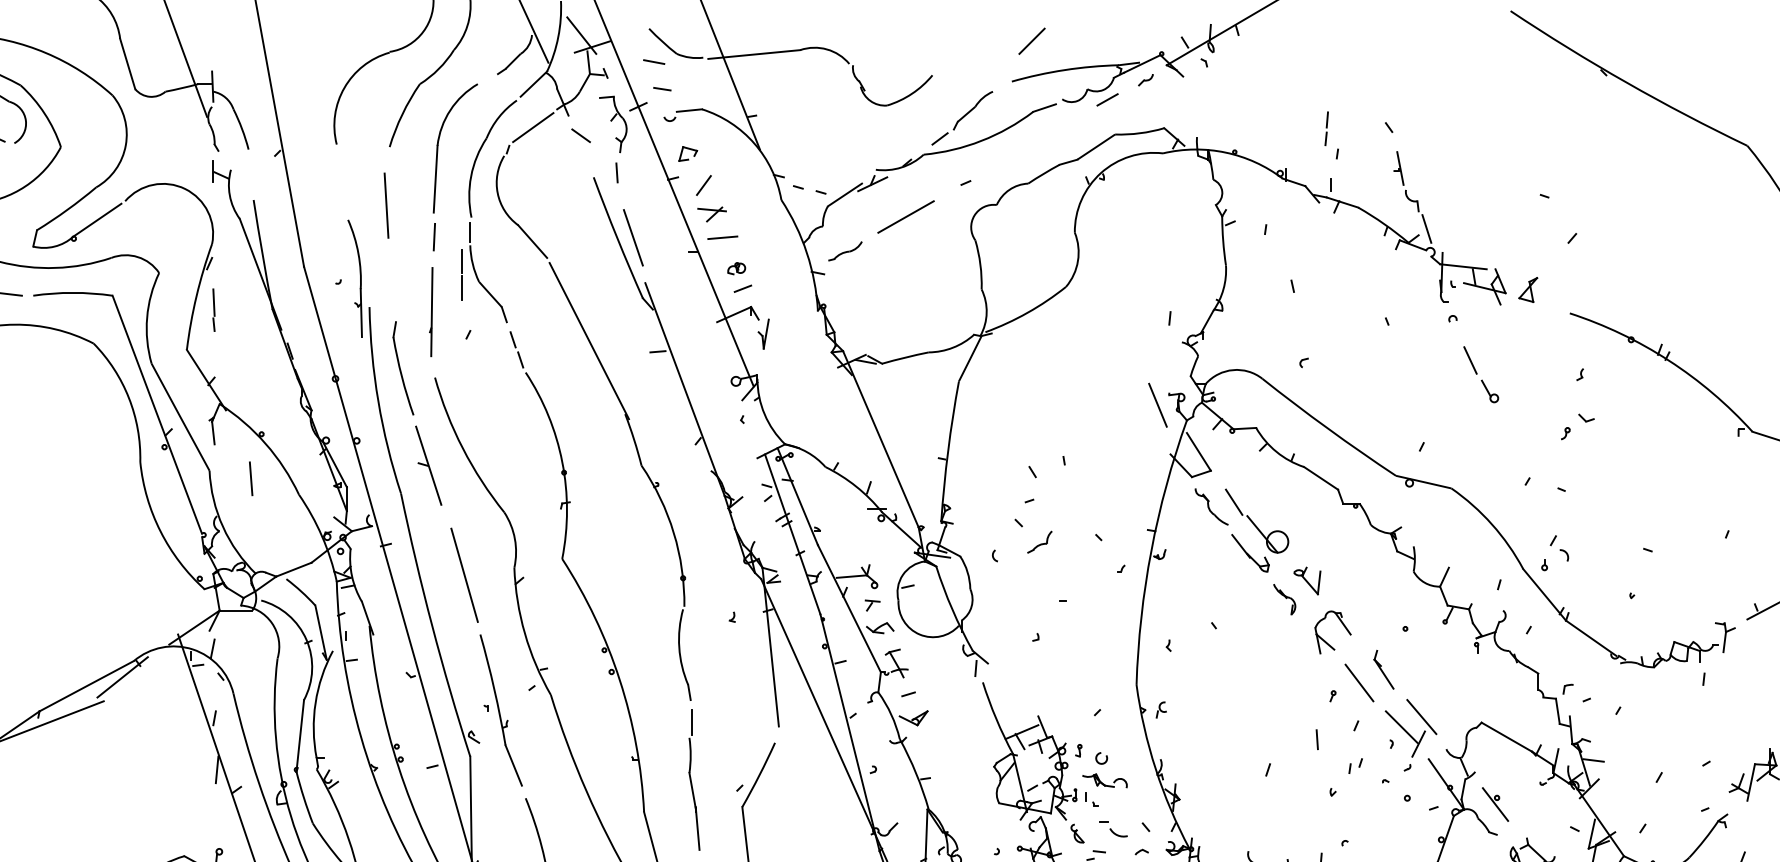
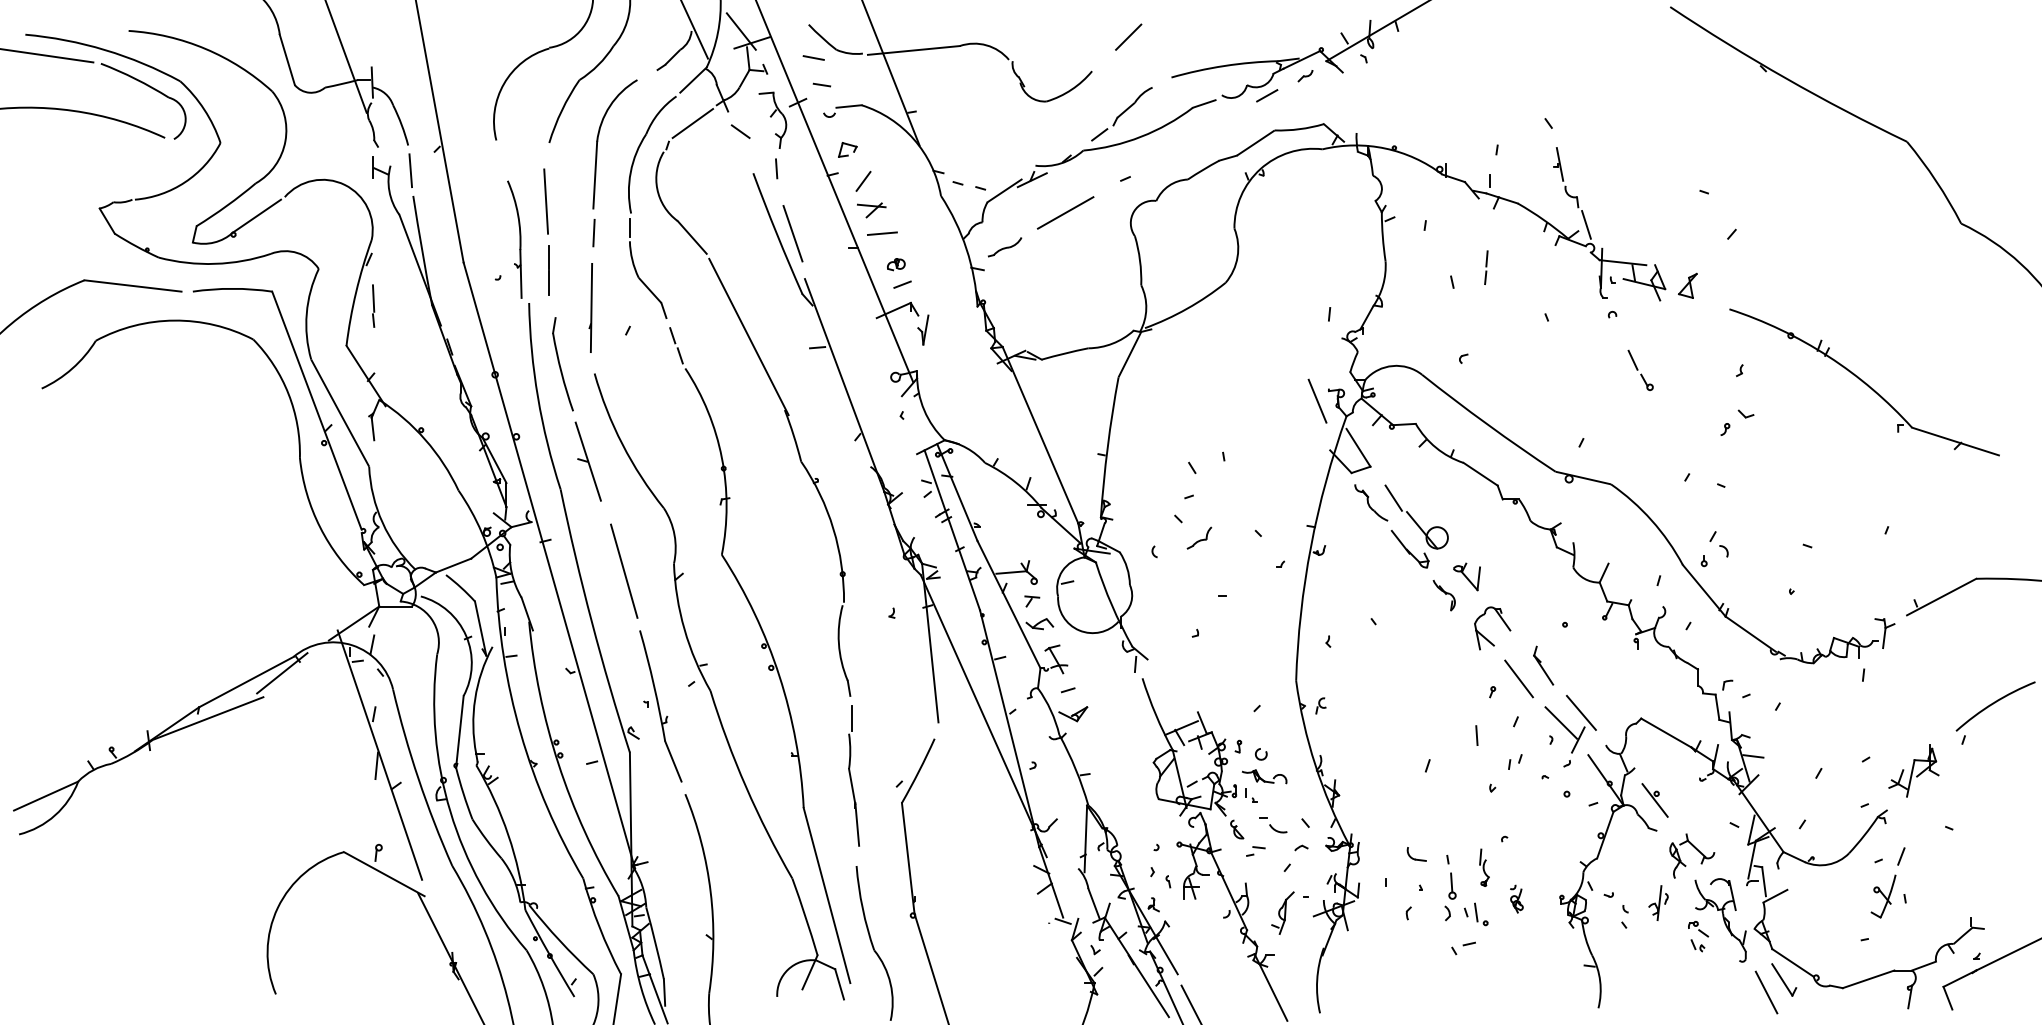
line: (1031, 40) -> (1128, 36), moved
line: (1326, 128) -> (1486, 267), moved
line: (460, 274) -> (548, 270), moved
part: (354, 278) -> (514, 239), moved
part: (1480, 373) -> (1640, 369), size x0.71
line: (250, 478) -> (410, 170), moved

